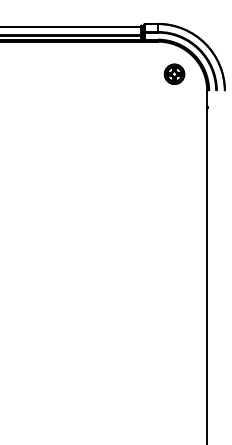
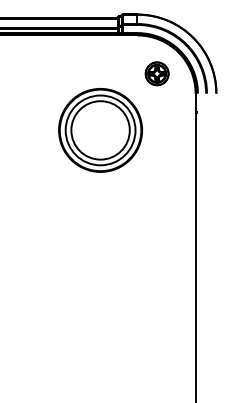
part: (126, 122) -> (100, 130), added

